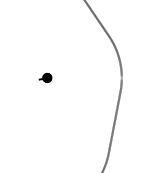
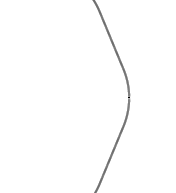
part: (45, 78) -> (52, 97), removed

